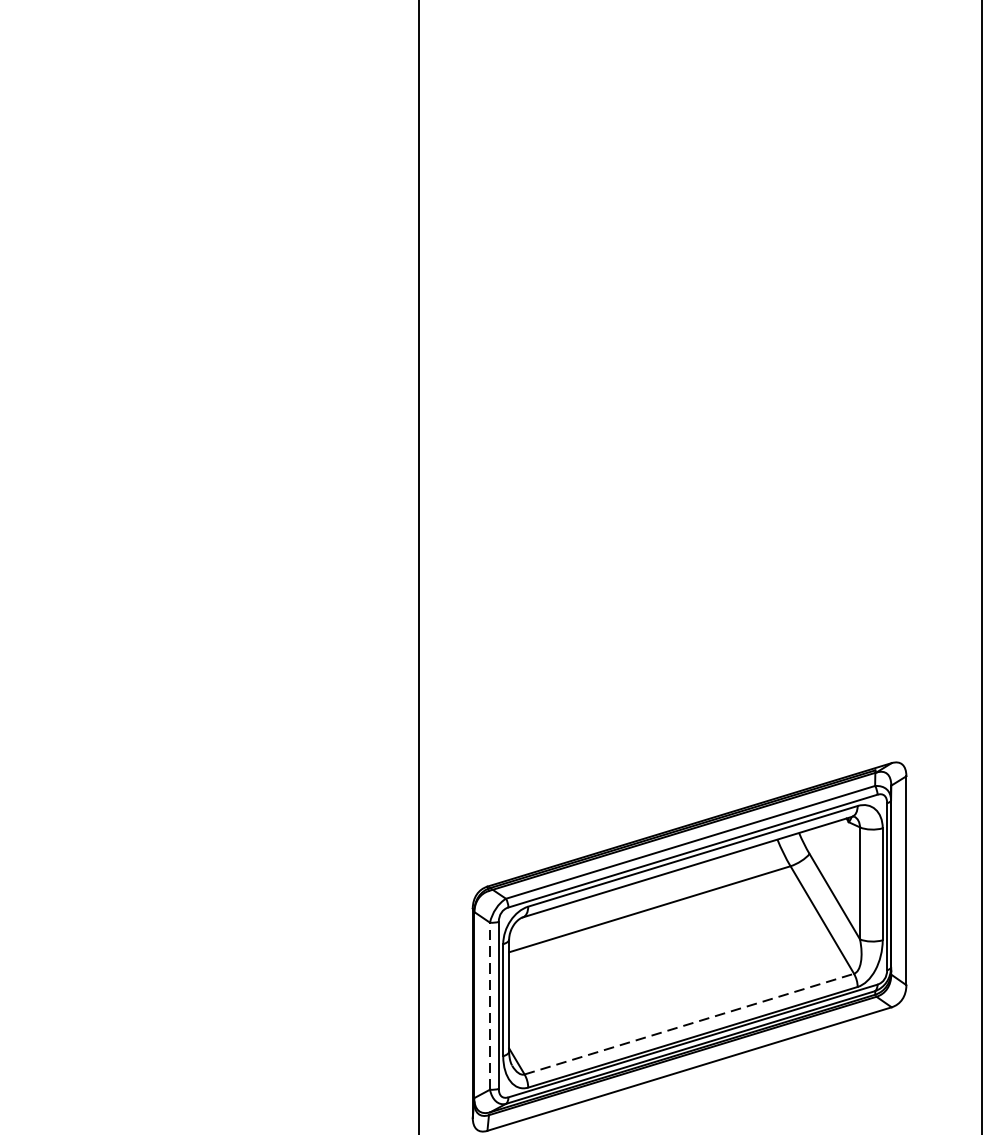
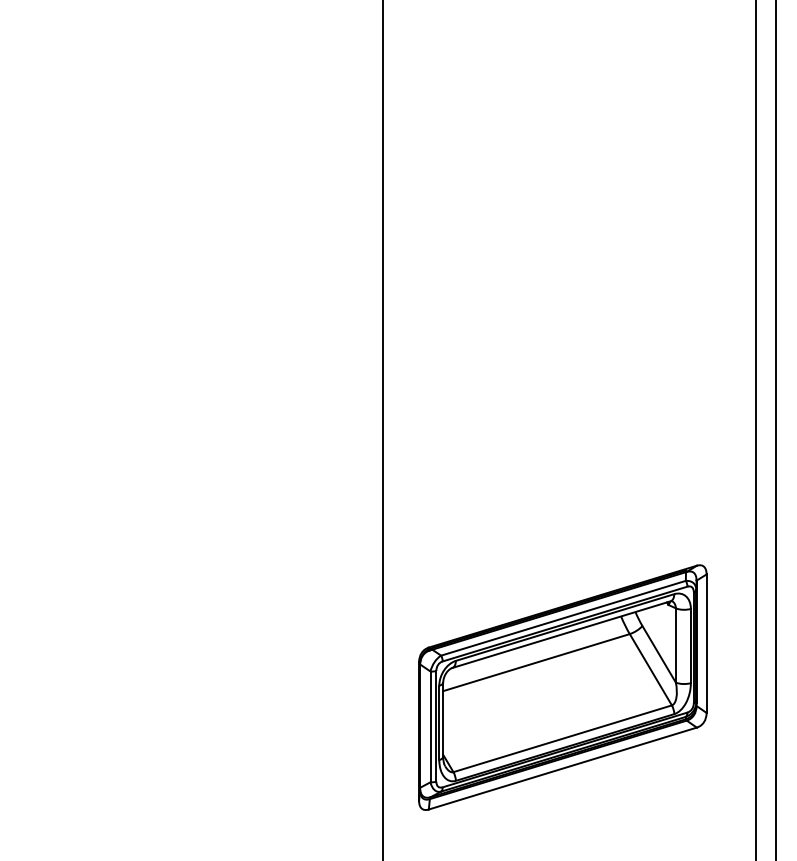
line: (489, 1005) -> (430, 726), dashed -> solid
line: (690, 1023) -> (563, 738), dashed -> solid

